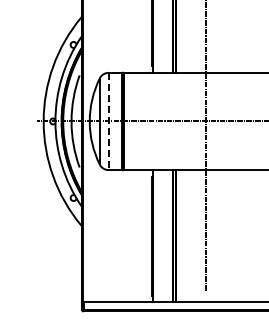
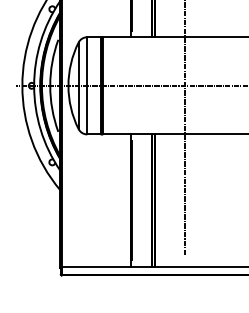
line: (108, 121) -> (87, 85), dashed -> solid

